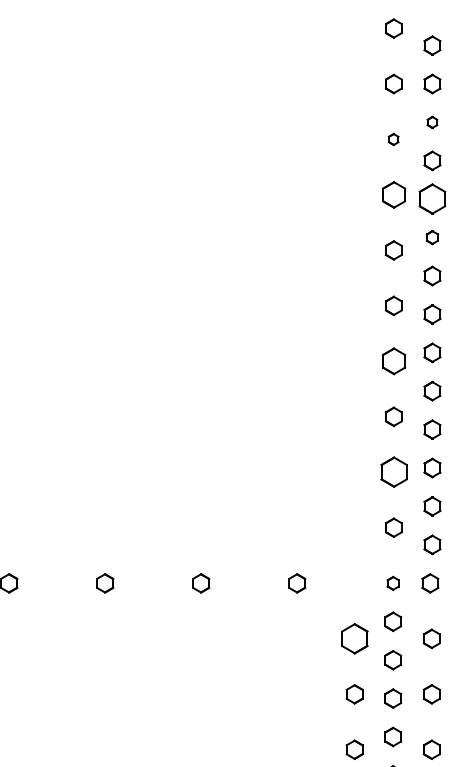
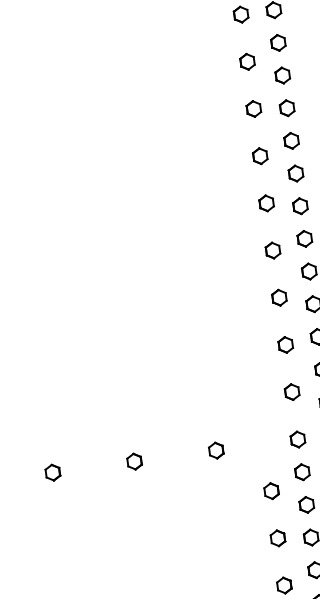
part: (432, 122) -> (278, 42), size x1.67
part: (393, 139) -> (247, 61), size x1.67
part: (393, 194) -> (253, 108), size x0.71
part: (432, 199) -> (287, 108), size x0.62
part: (432, 237) -> (291, 140), size x1.43
part: (393, 361) -> (272, 250), size x0.71
part: (393, 472) -> (285, 345), size x0.62
part: (393, 583) -> (298, 439), size x1.43
part: (354, 638) -> (271, 490), size x0.62

